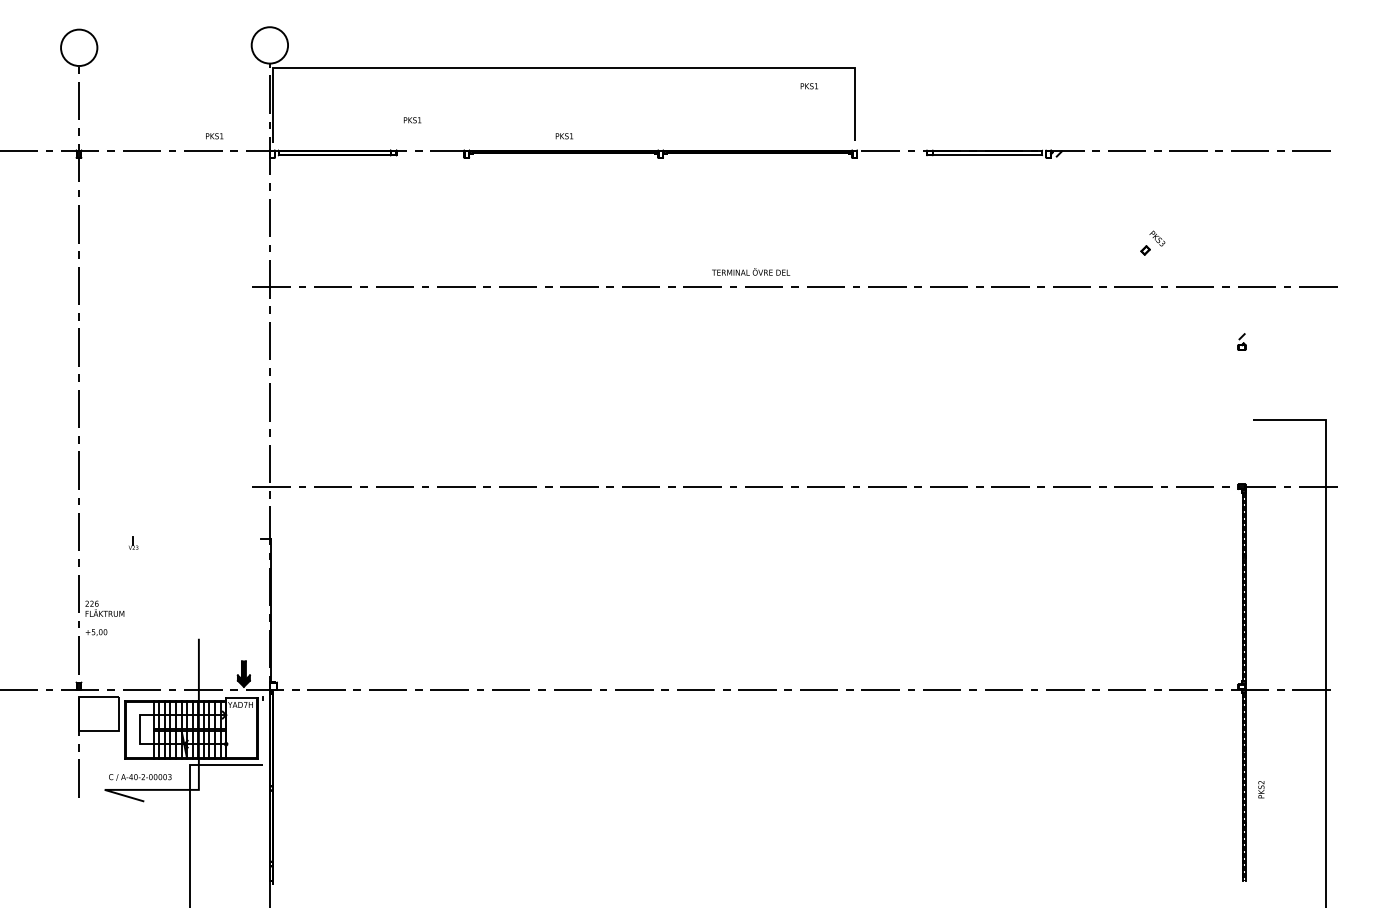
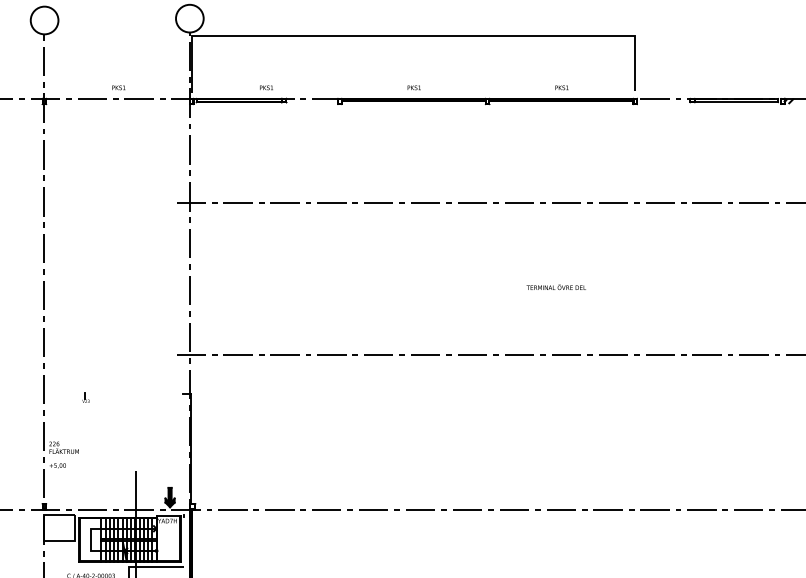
text: (808, 86) -> (561, 88), moved
text: (412, 120) -> (266, 88), moved
text: (214, 136) -> (118, 88), moved
text: (751, 271) -> (556, 286), moved

